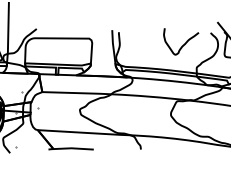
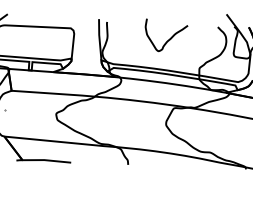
curve: (184, 43) -> (170, 38), moved

